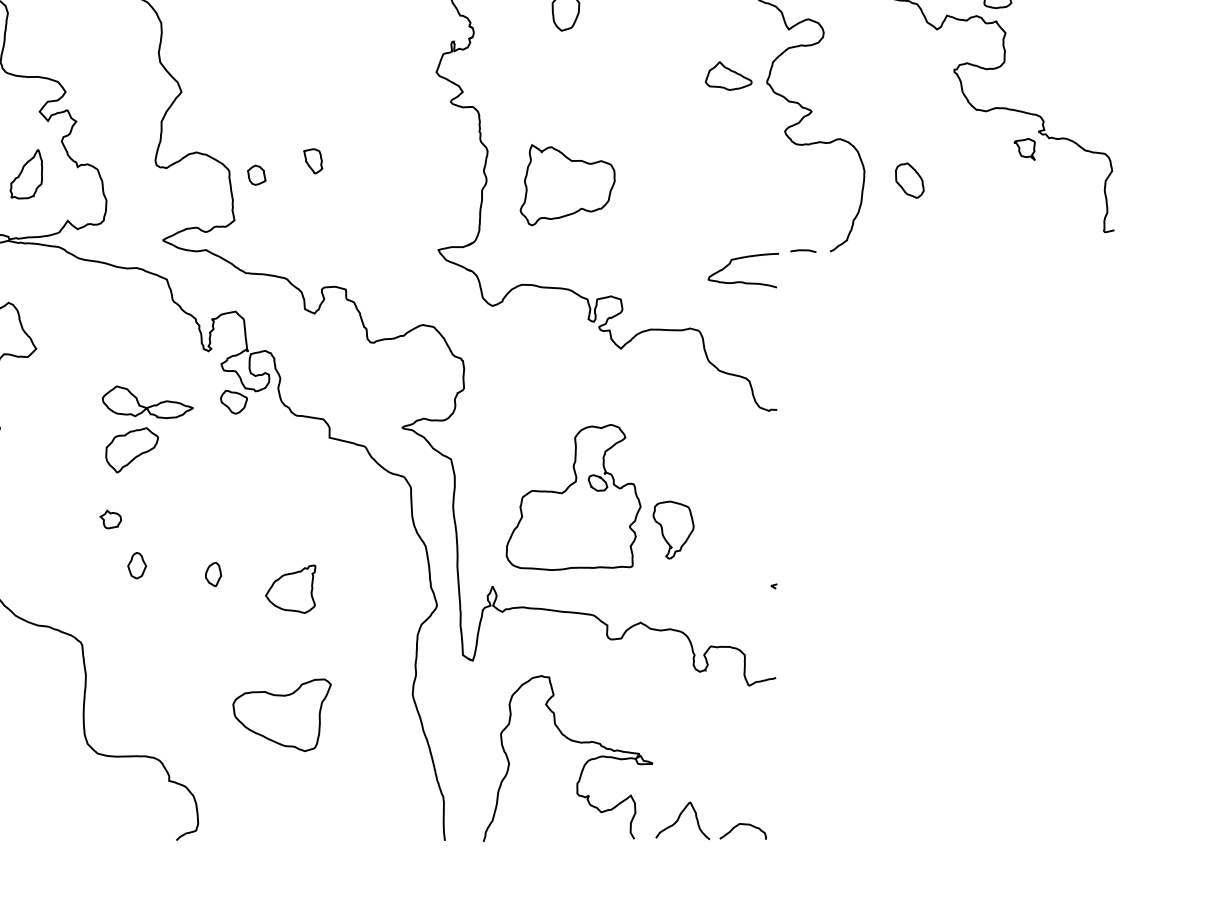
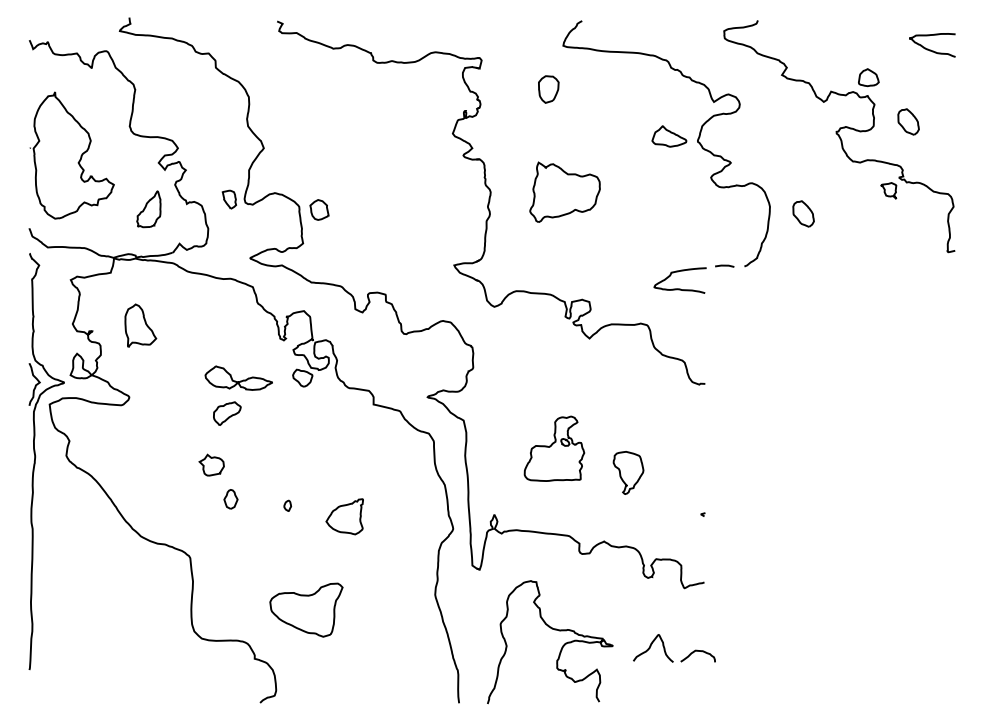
part: (1051, 55) -> (908, 121), added
part: (311, 161) -> (228, 199), moved
part: (256, 174) -> (319, 209), size x1.4
part: (566, 184) -> (564, 191), moved
part: (132, 449) -> (227, 413), size x0.7
part: (573, 497) -> (554, 448), size x0.6
part: (109, 518) -> (210, 464), size x1.6
part: (213, 574) -> (287, 505), size x0.6
part: (282, 714) -> (306, 609), moved
part: (700, 826) -> (666, 652), moved

